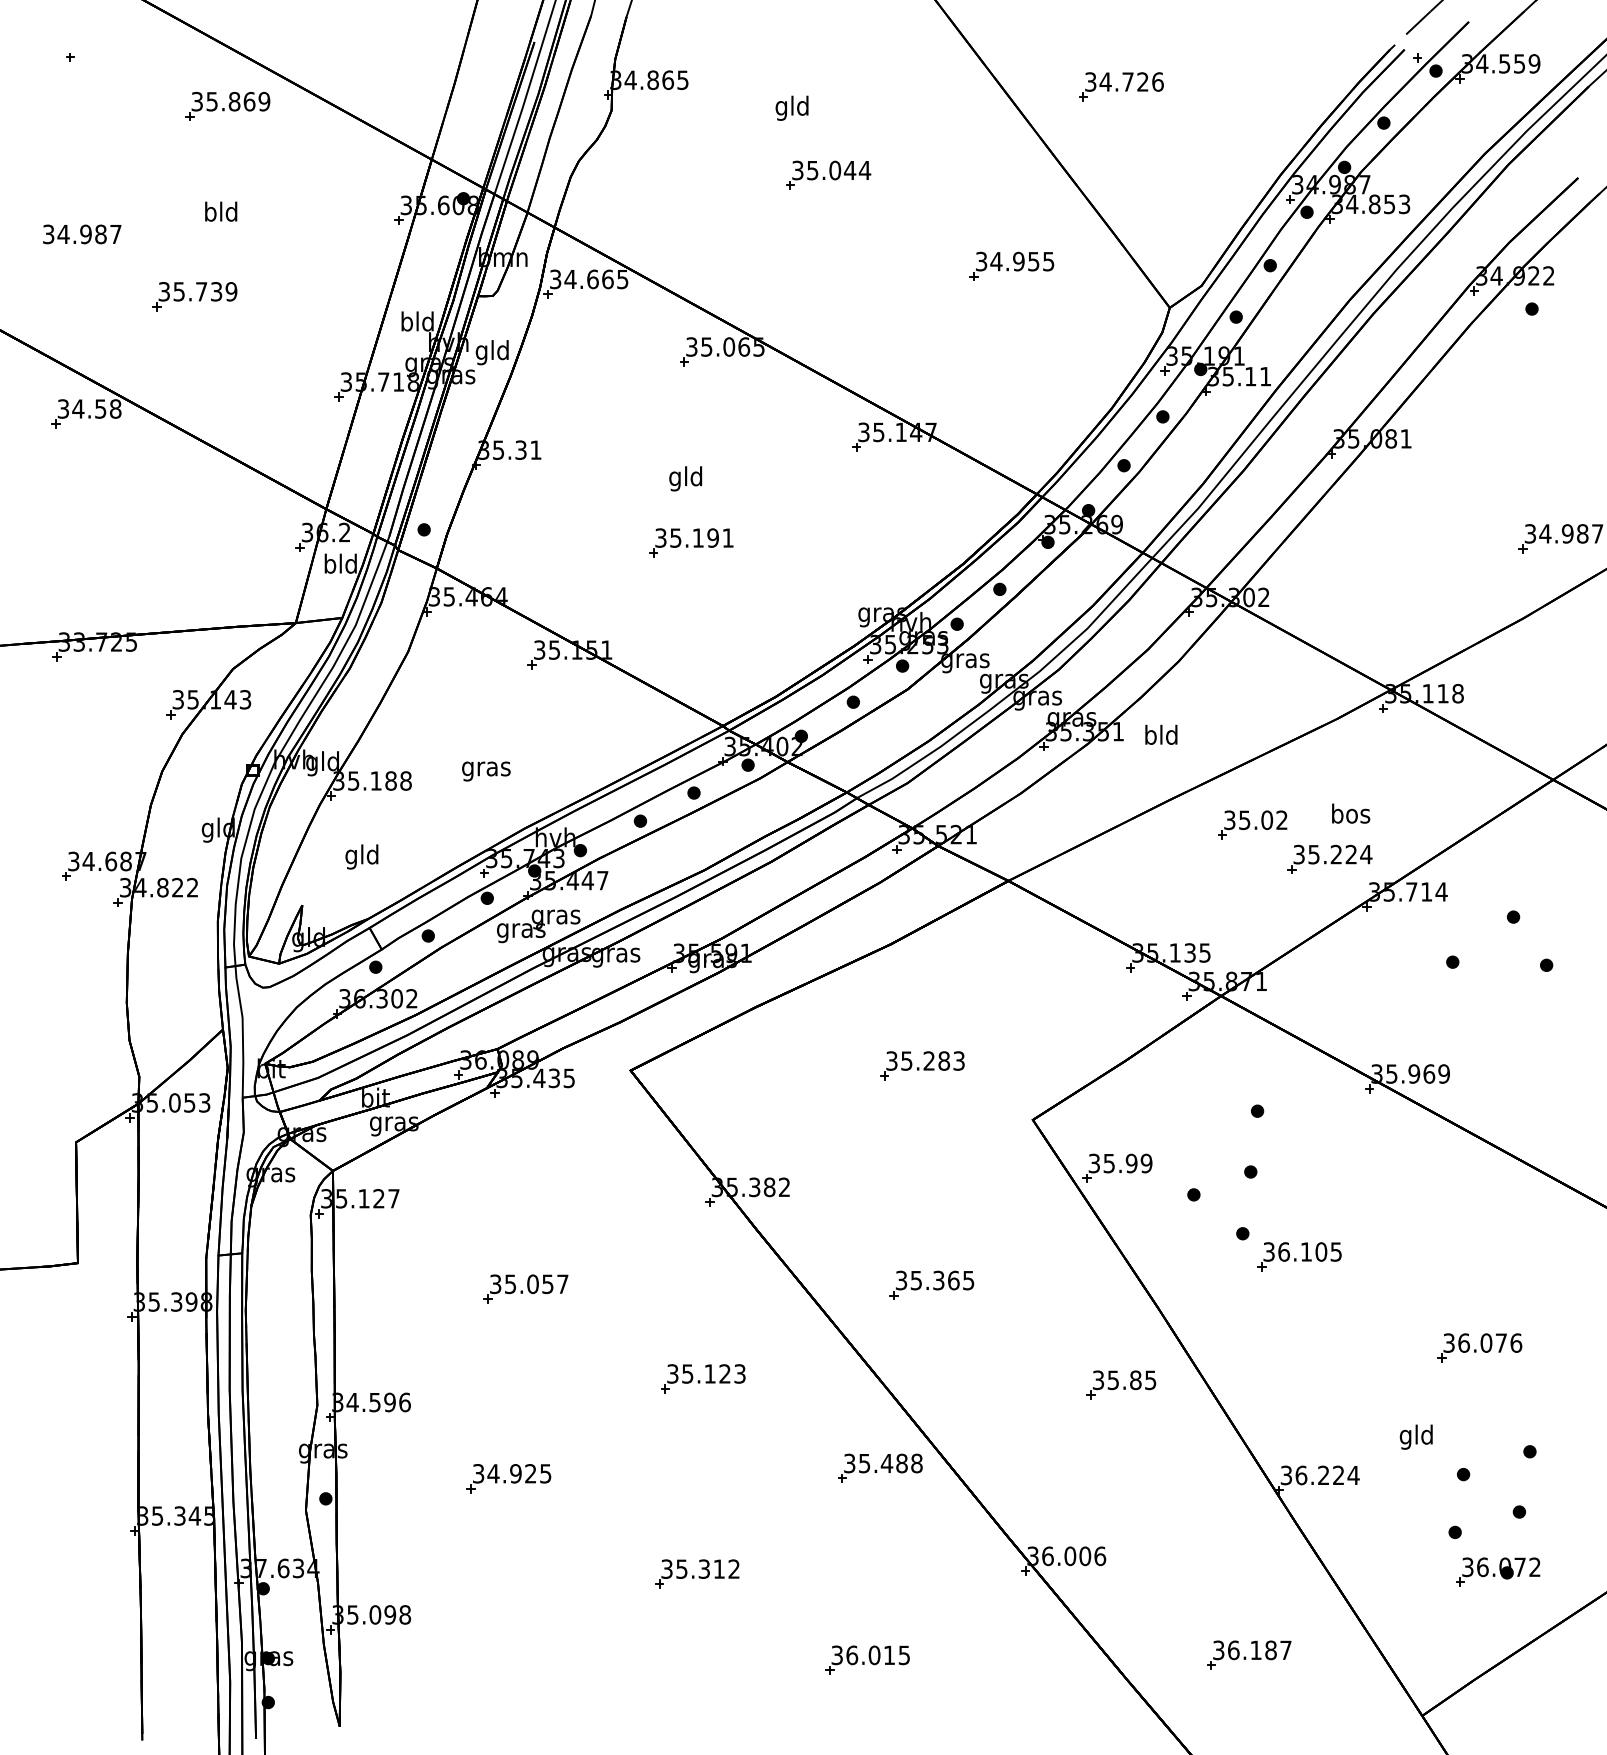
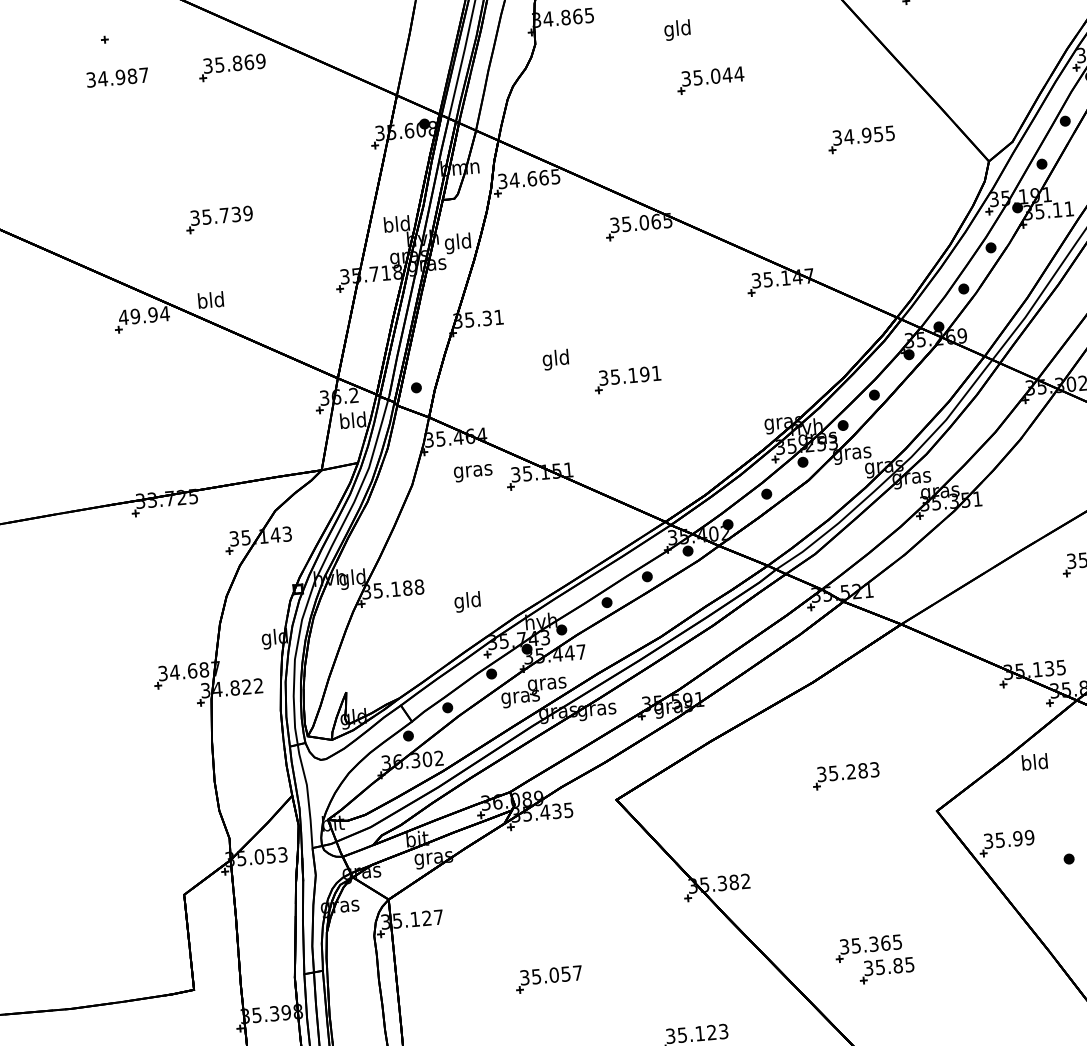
text: (221, 211) -> (211, 299), moved
text: (82, 234) -> (117, 77), moved
text: (89, 408) -> (144, 315), 34.58 -> 49.94
text: (685, 478) -> (555, 359), moved
text: (1161, 734) -> (1034, 761), moved
text: (486, 771) -> (473, 473), moved
text: (361, 856) -> (467, 601), moved
part: (1121, 1384) -> (887, 970), moved

